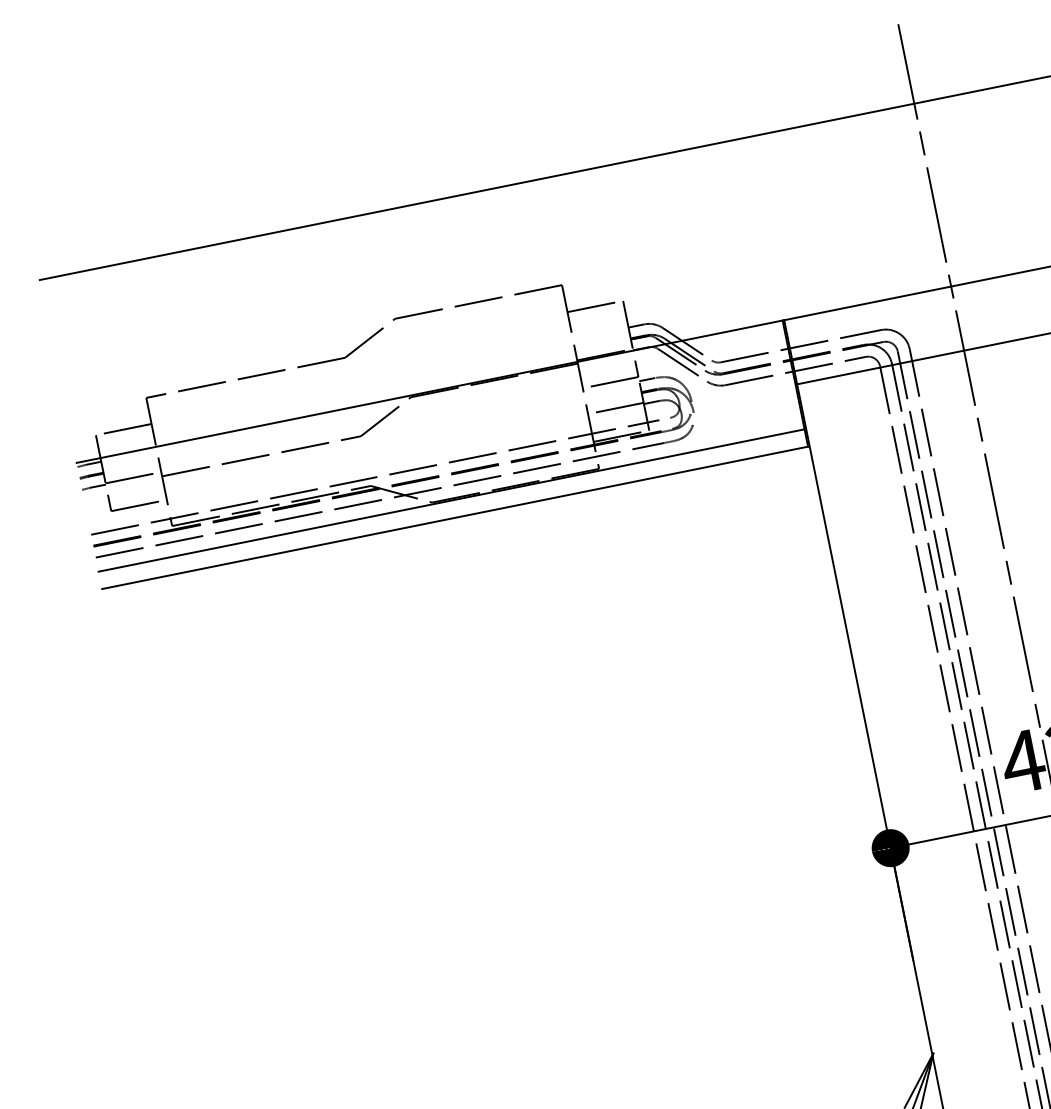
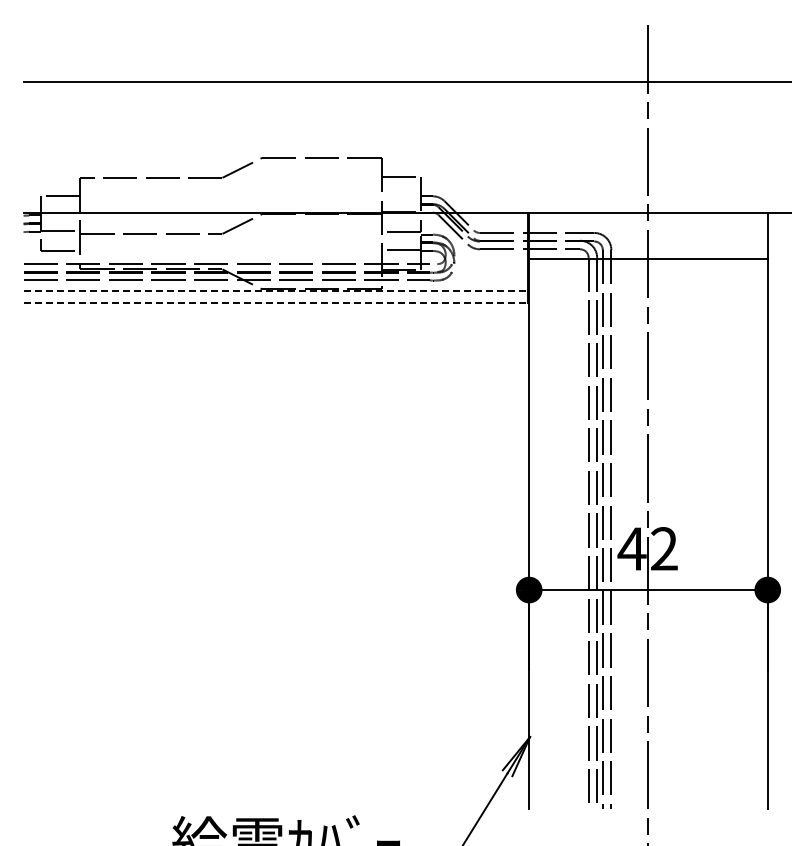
line: (452, 500) -> (276, 290), solid -> dashed
line: (455, 517) -> (276, 302), solid -> dashed

